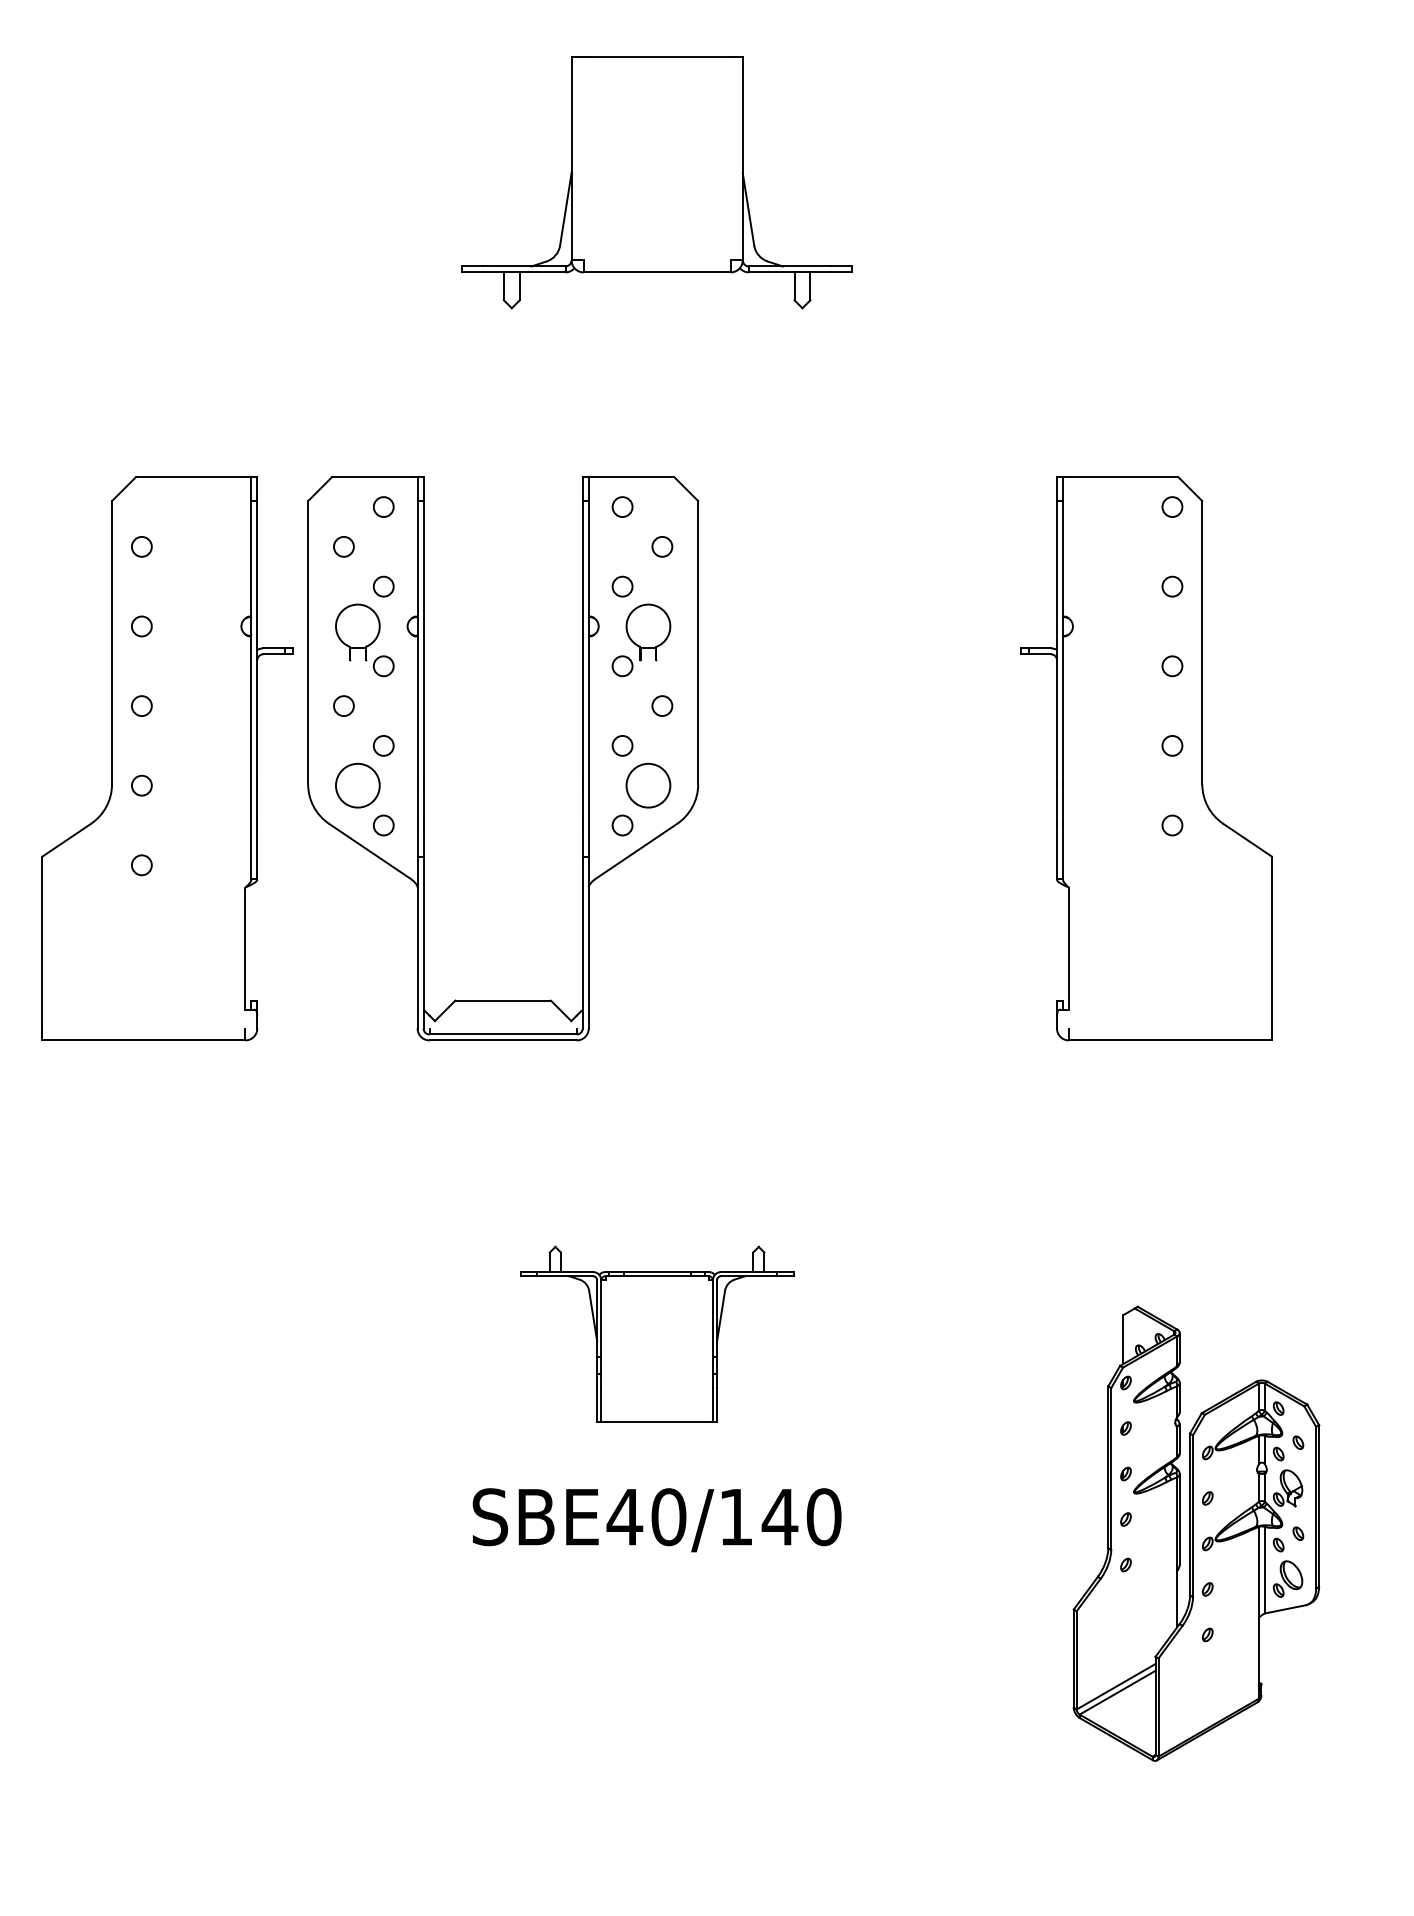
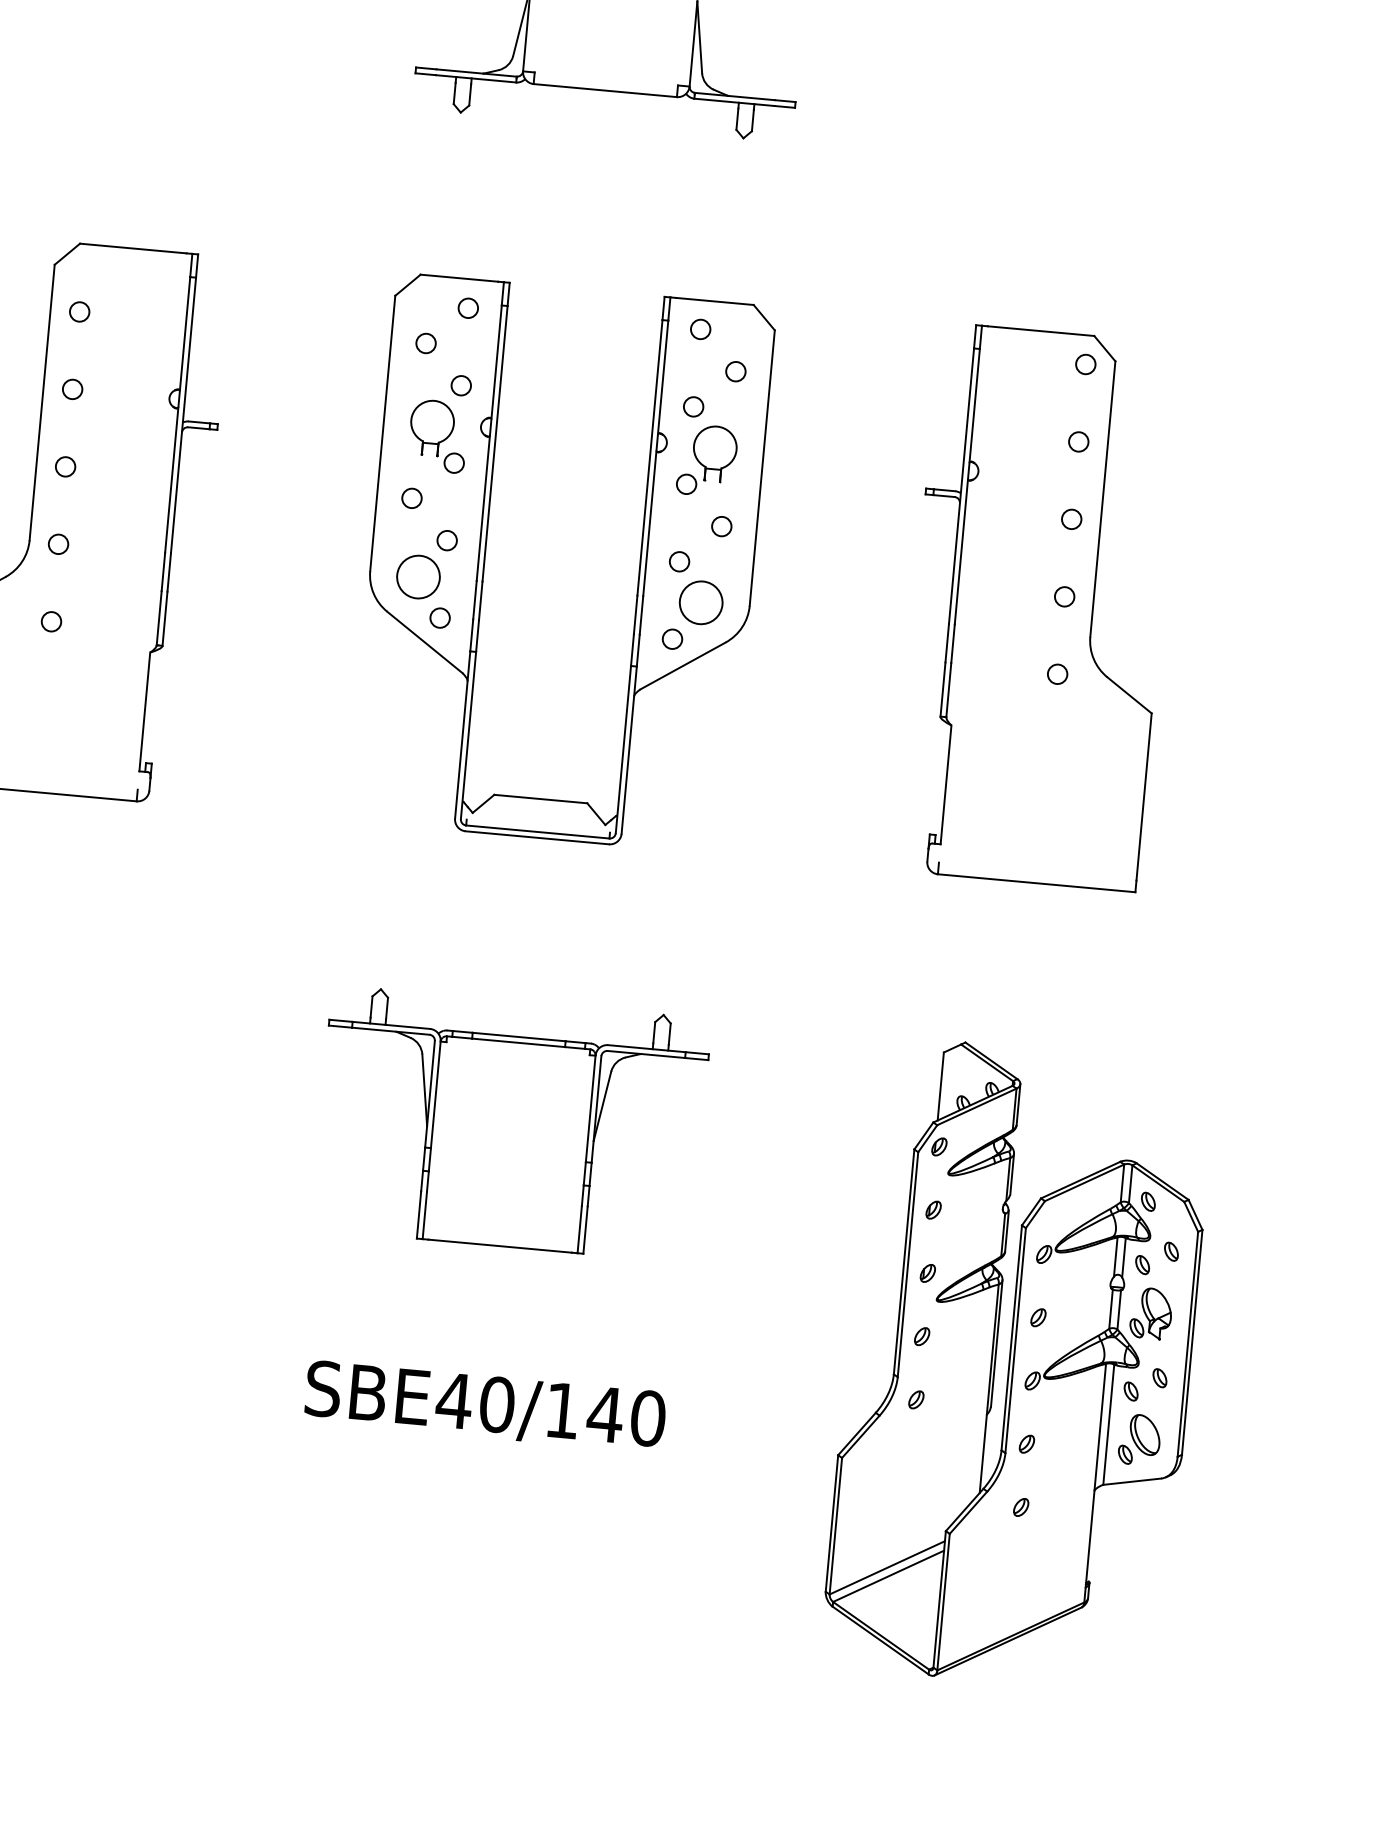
part: (424, 758) -> (485, 556), moved
part: (656, 1334) -> (510, 1123), size x1.43
text: (656, 1520) -> (484, 1406), moved
part: (1196, 1533) -> (1018, 1365), size x1.43

